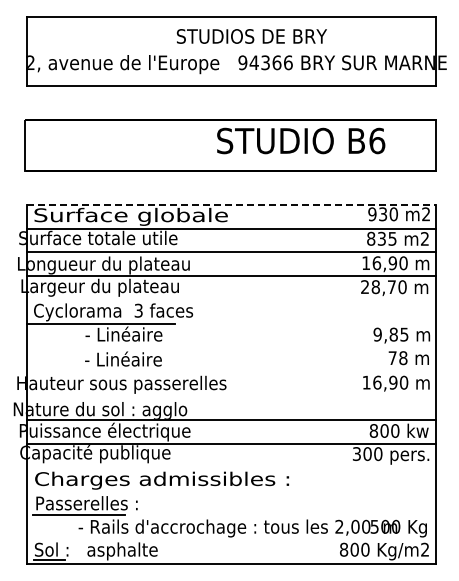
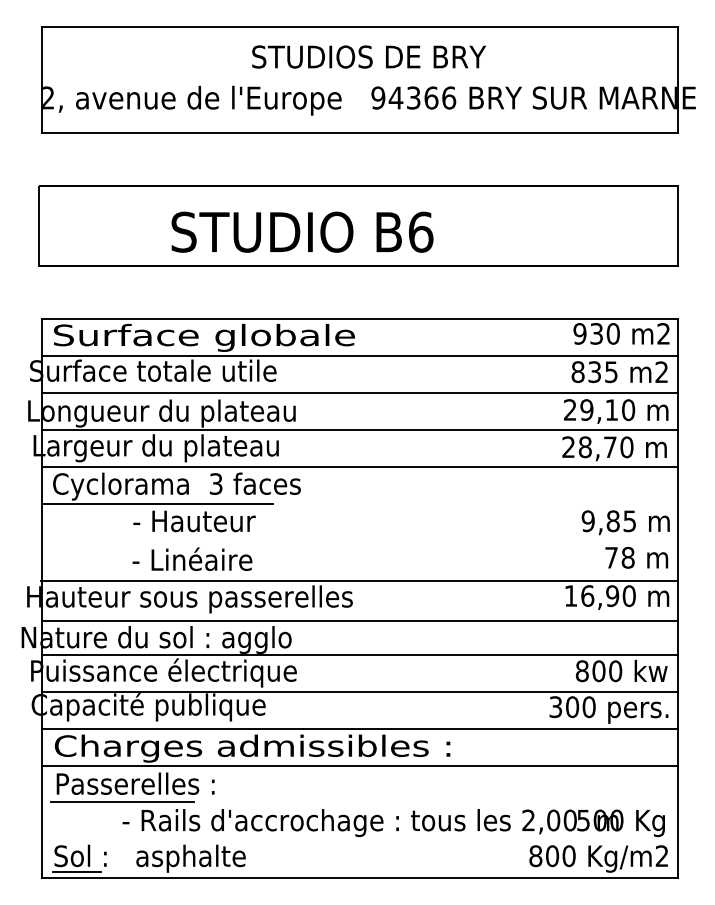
text: (251, 36) -> (368, 57), moved
text: (301, 140) -> (303, 231), moved
line: (231, 204) -> (360, 318), dashed -> solid
text: (379, 263) -> (591, 410), 16,90 -> 29,10
line: (231, 300) -> (360, 468), added
text: (131, 333) -> (204, 519), - Linéaire -> - Hauteur
line: (230, 372) -> (359, 580), added
line: (231, 398) -> (360, 620), added
line: (231, 468) -> (360, 729), added
line: (231, 491) -> (360, 765), added

